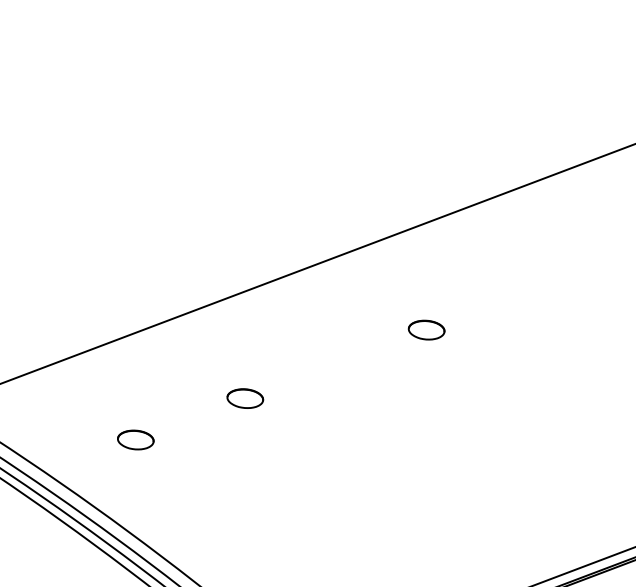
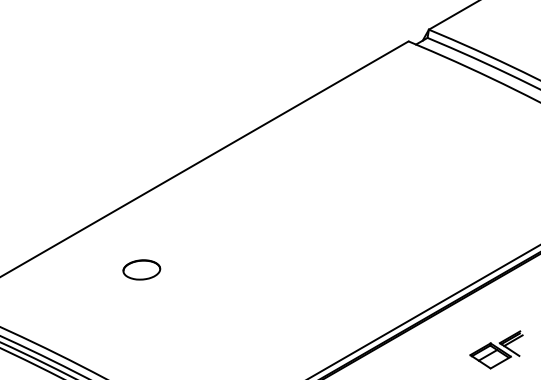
part: (426, 330) -> (249, 207), removed
part: (244, 398) -> (141, 269), size x1.6
part: (135, 440) -> (76, 307), removed

